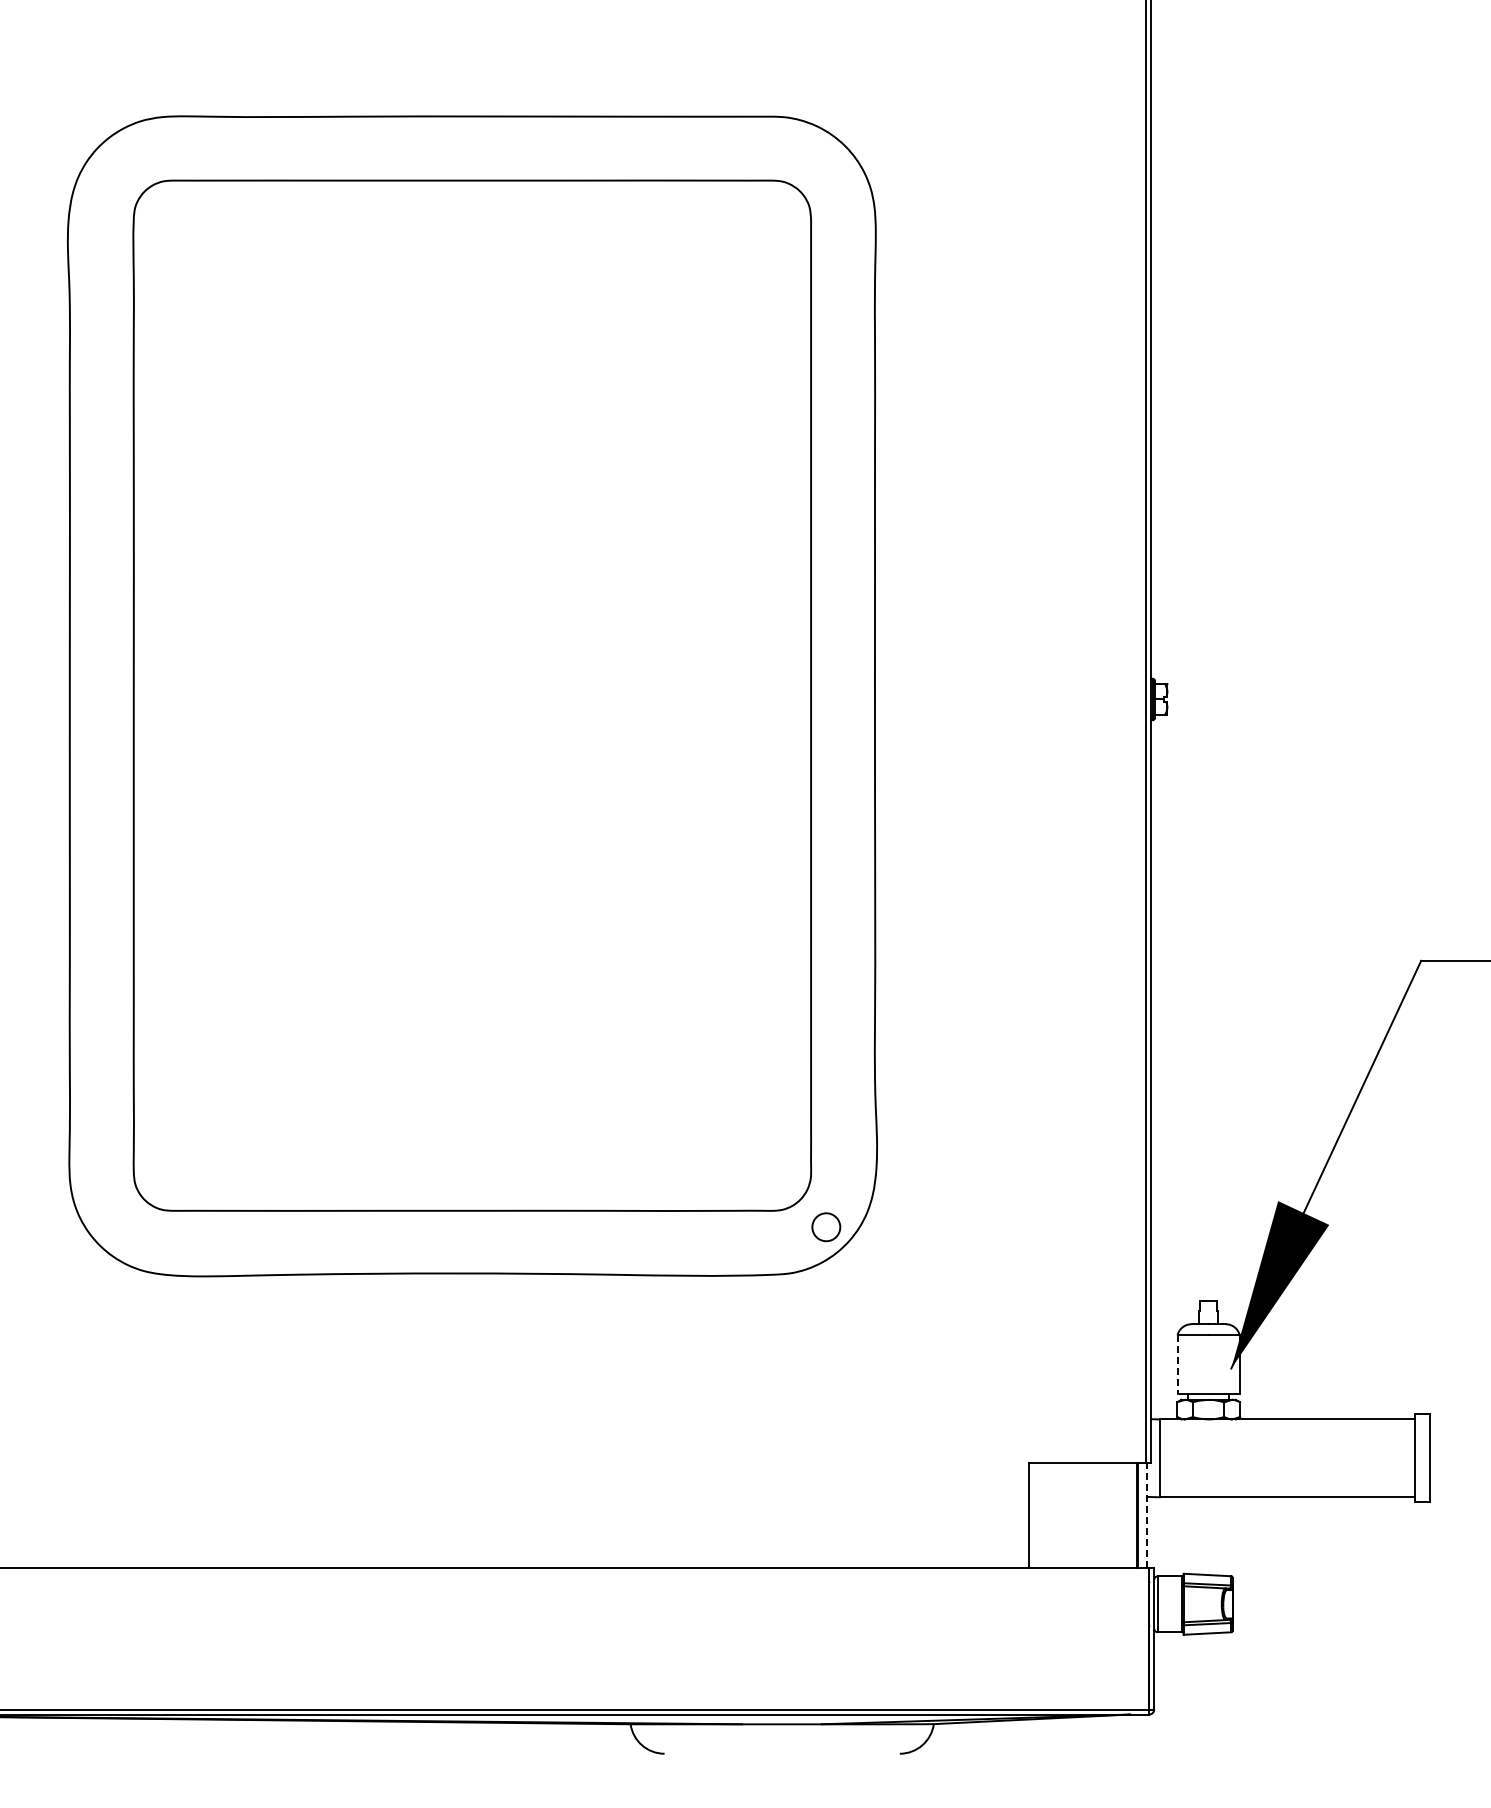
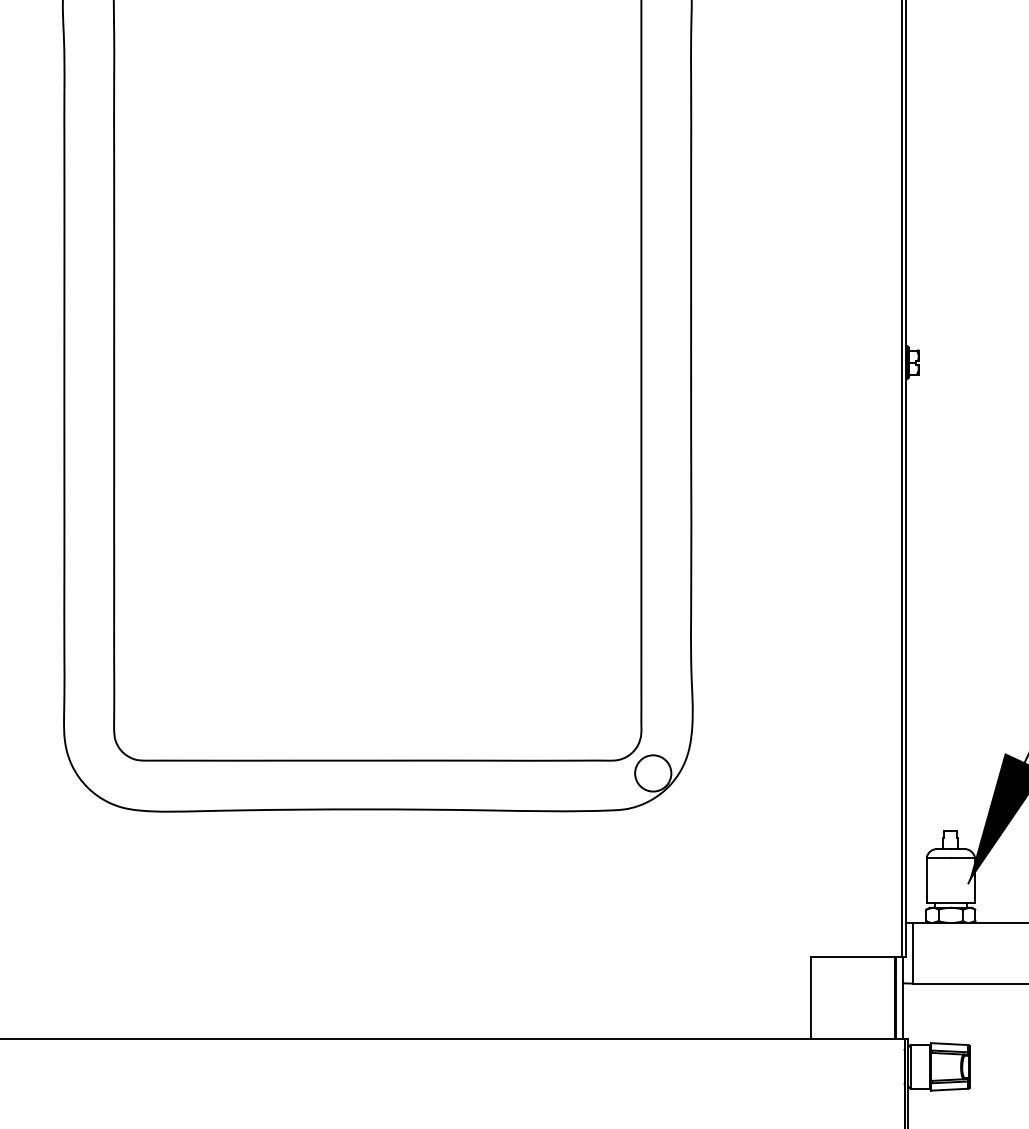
circle: (826, 1226) -> (653, 772), size x1.67
line: (1177, 1365) -> (926, 881), dashed -> solid
line: (1147, 1515) -> (903, 997), dashed -> solid

